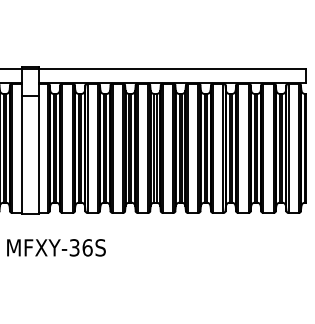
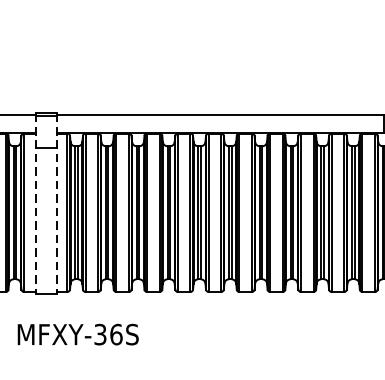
line: (21, 140) -> (35, 203), solid -> dashed
line: (38, 140) -> (56, 203), solid -> dashed

